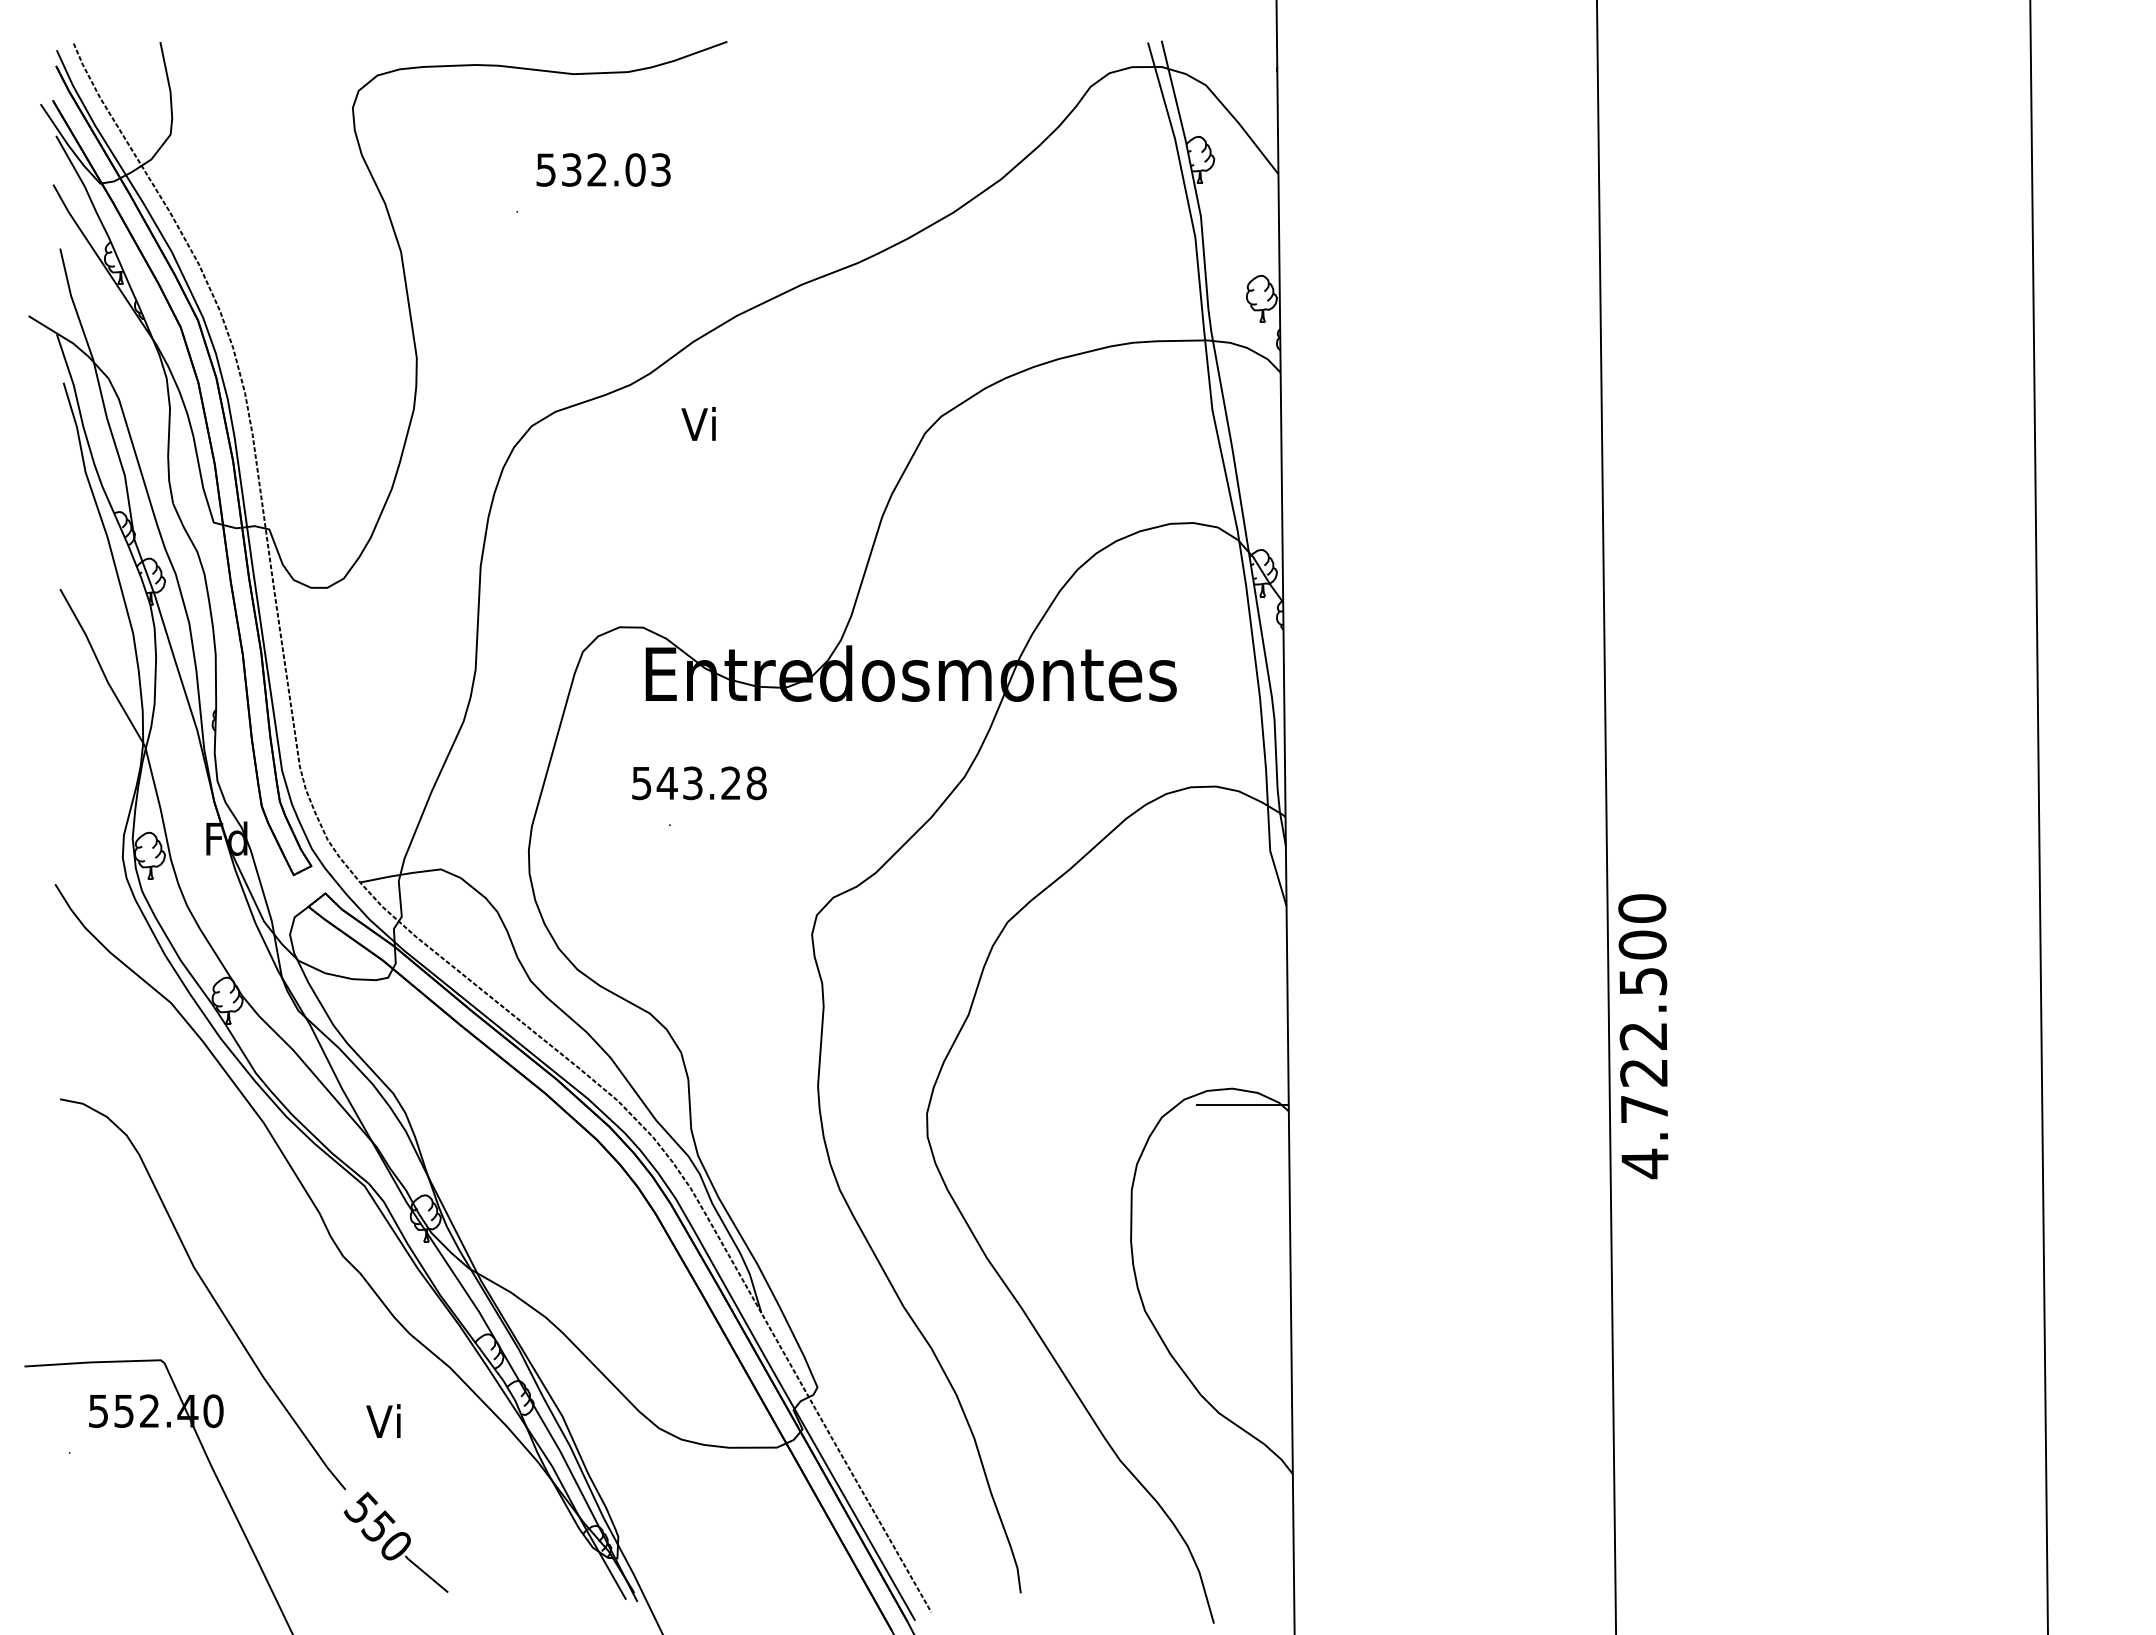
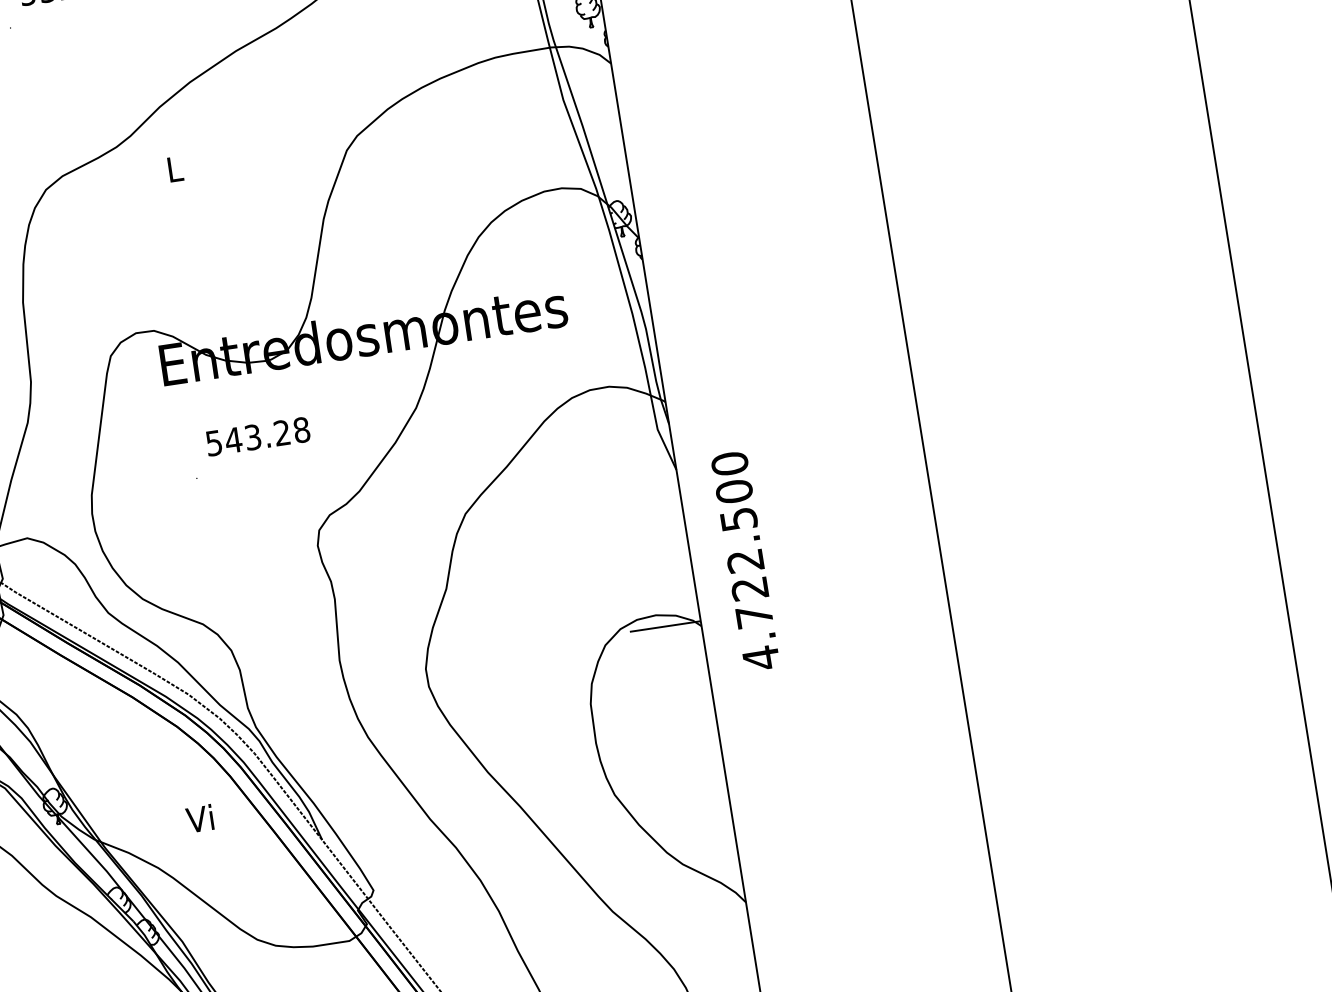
text: (698, 423) -> (172, 168), Vi -> L
text: (699, 783) -> (258, 436), moved
text: (1643, 1036) -> (745, 561), moved
text: (383, 1420) -> (199, 818), moved

